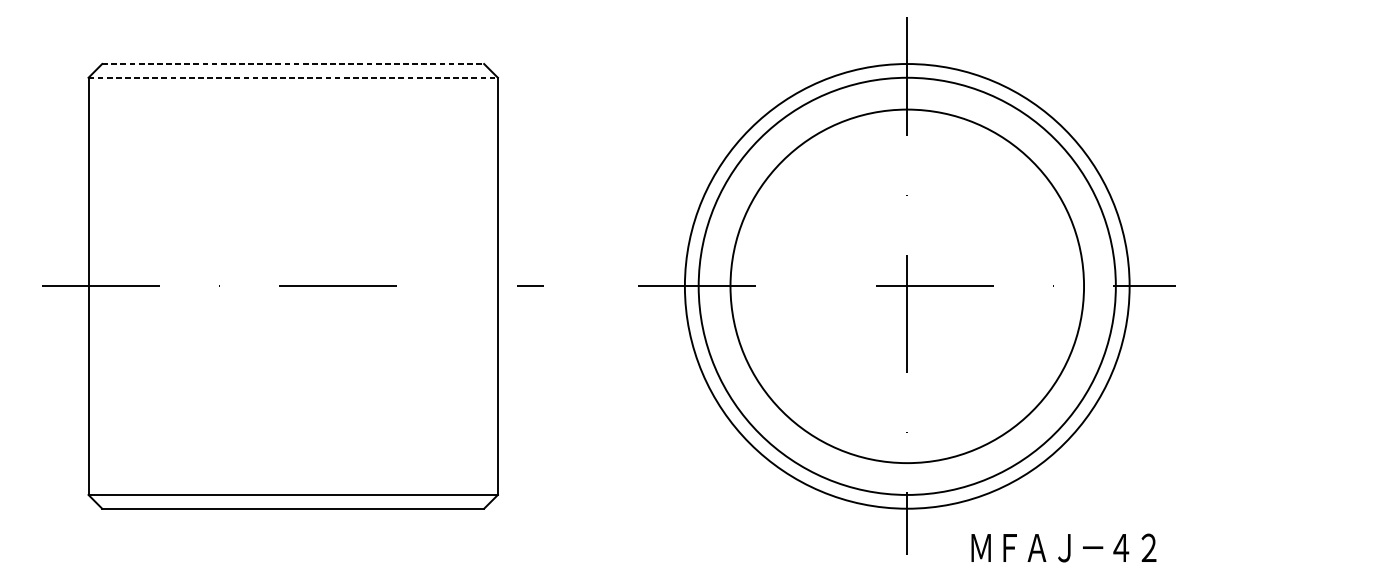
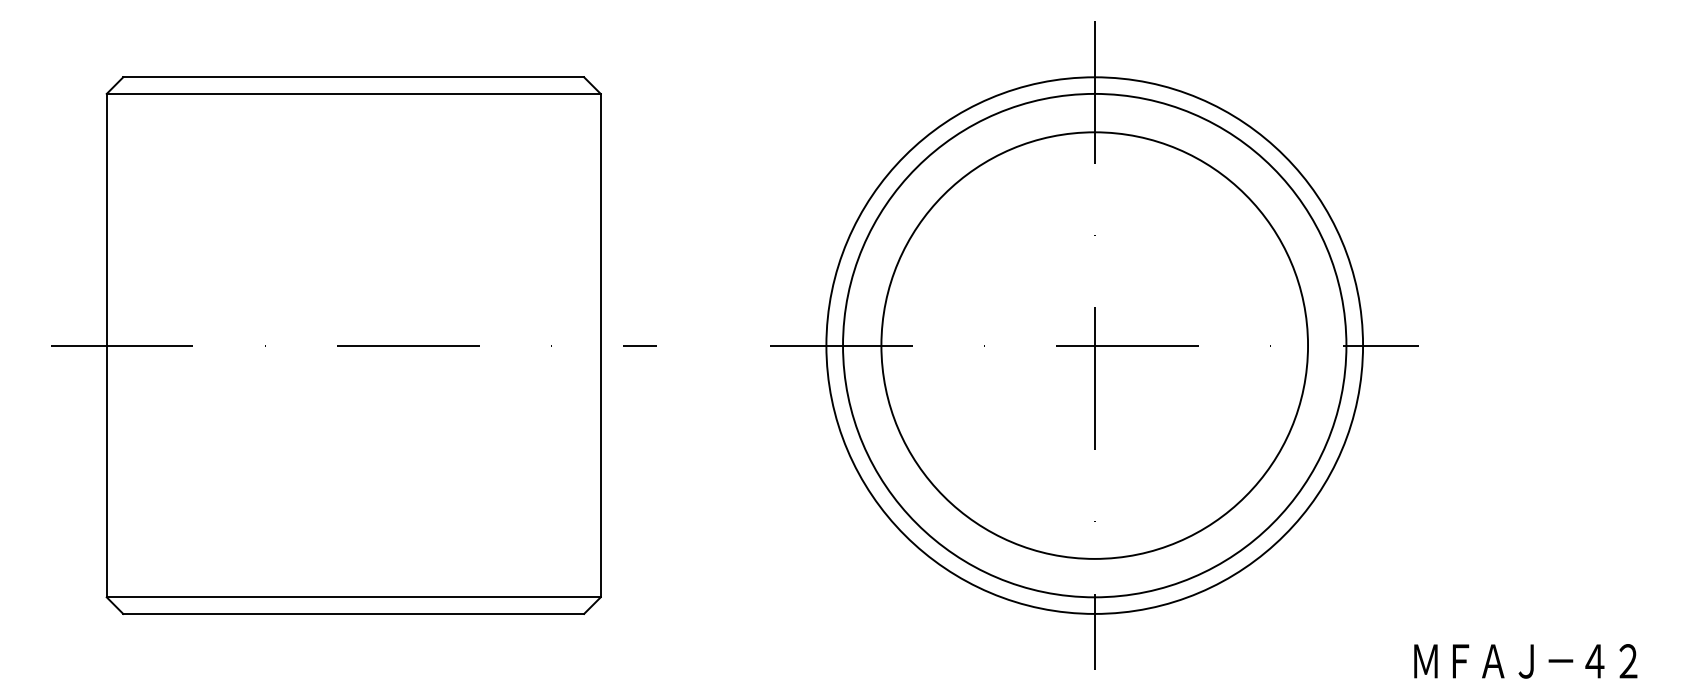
line: (293, 64) -> (354, 77), dashed -> solid
line: (293, 77) -> (353, 93), dashed -> solid
text: (1063, 548) -> (1525, 661), moved

